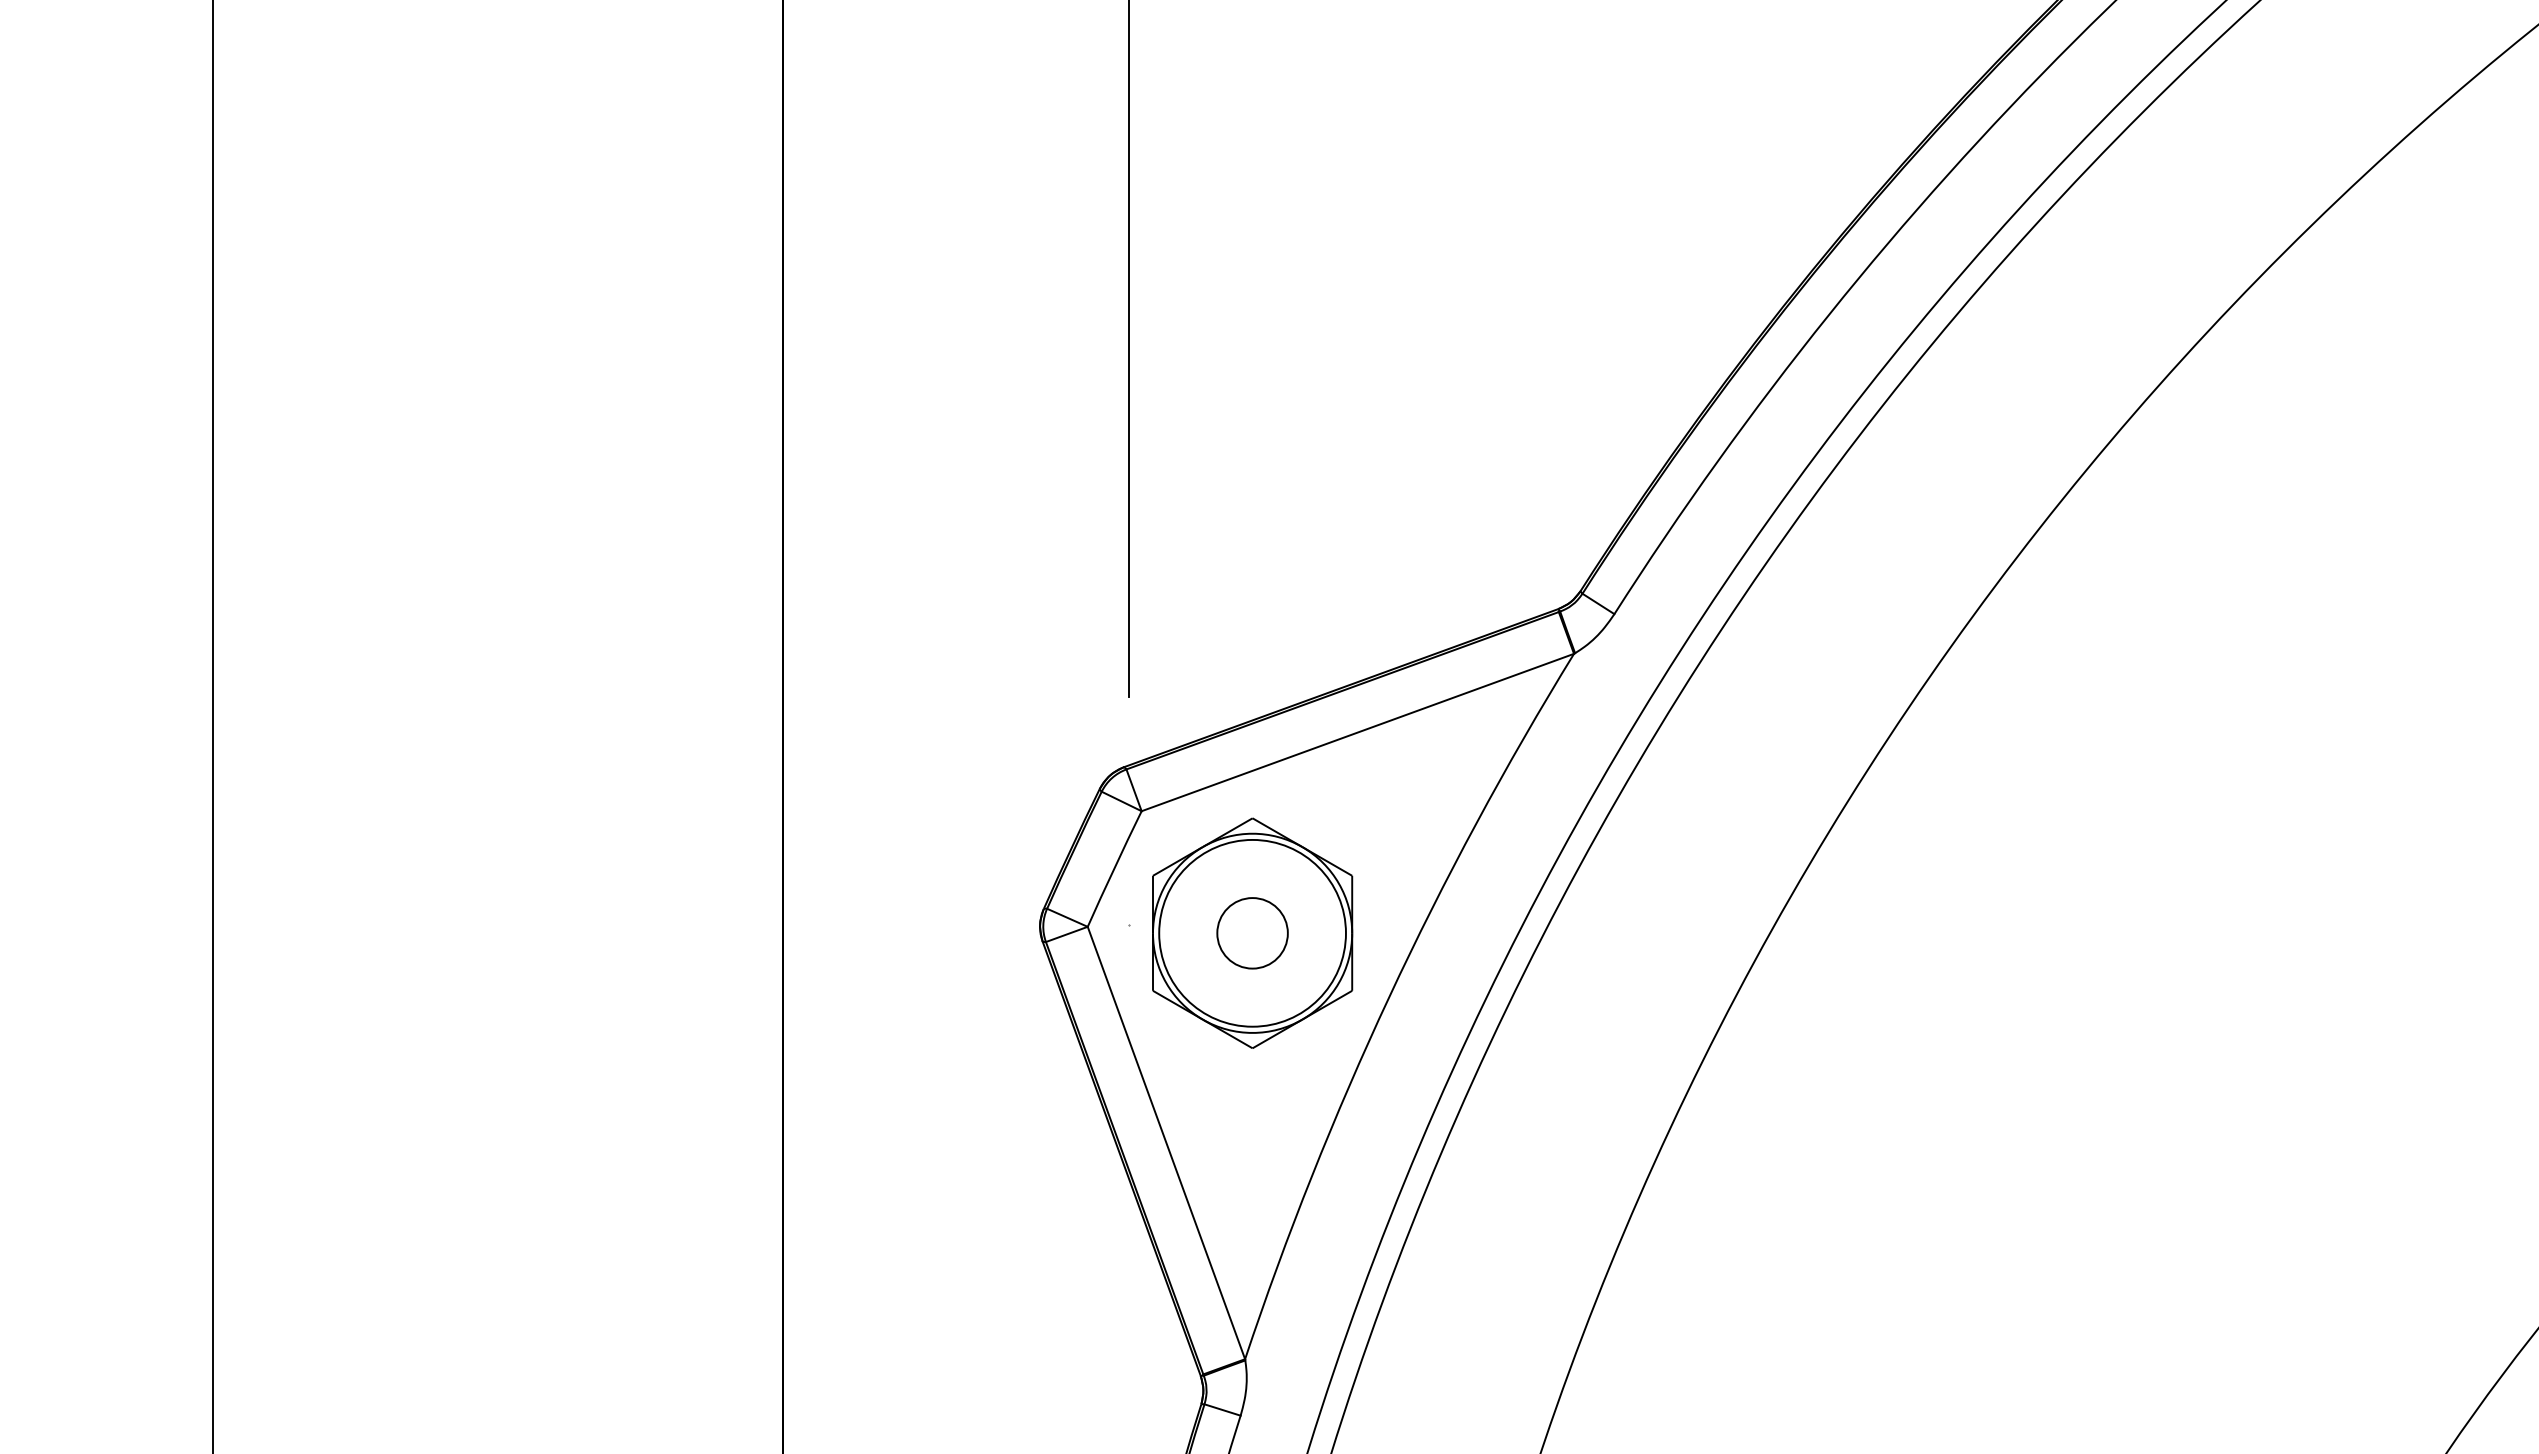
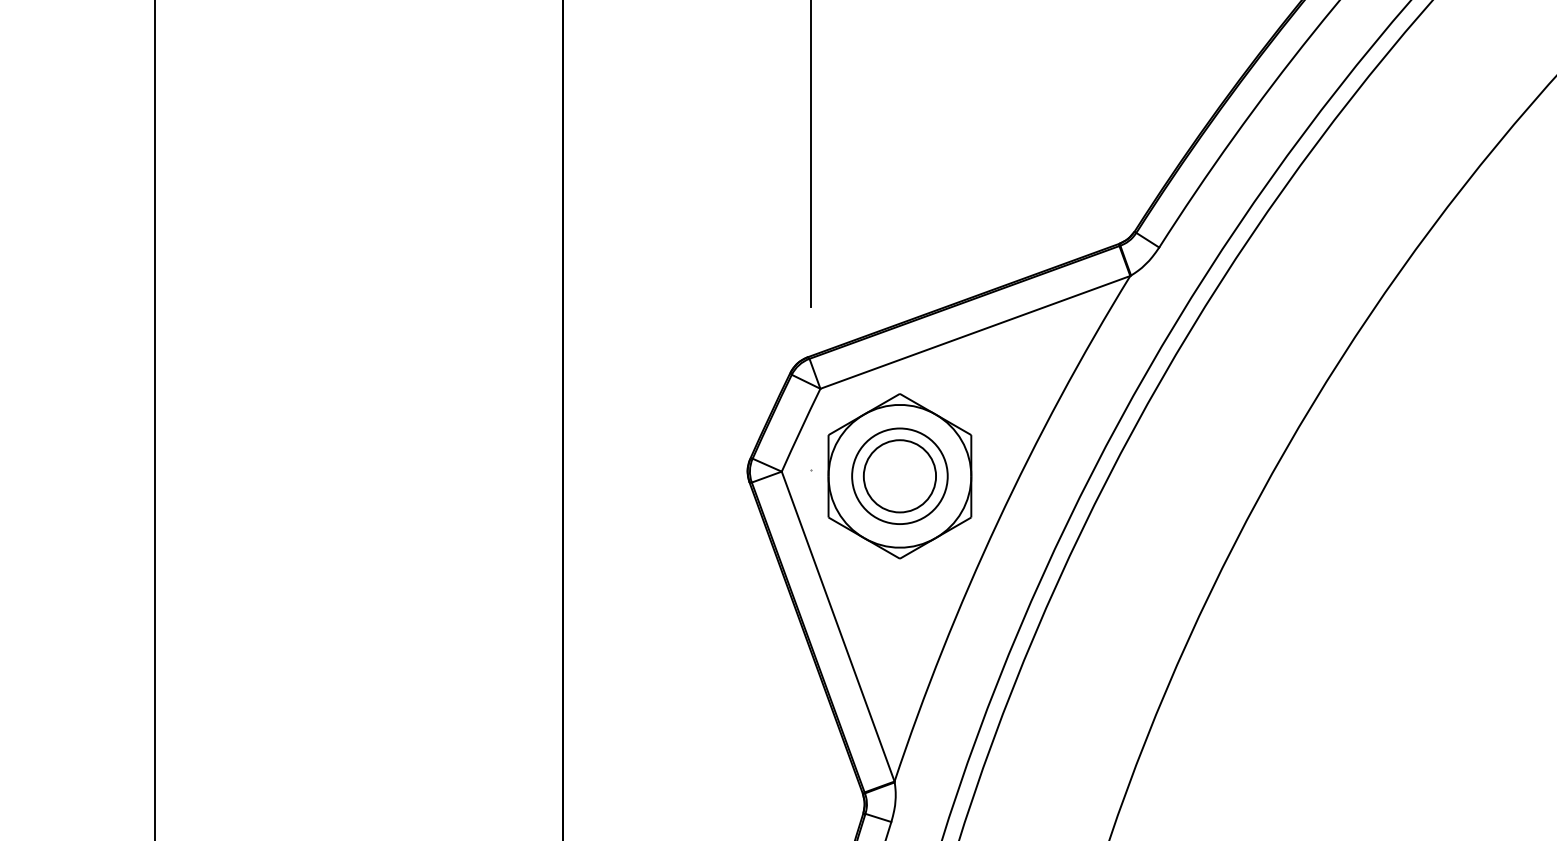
circle: (1252, 932) -> (899, 475), size x1.43
circle: (1252, 933) -> (899, 476), size x0.71

